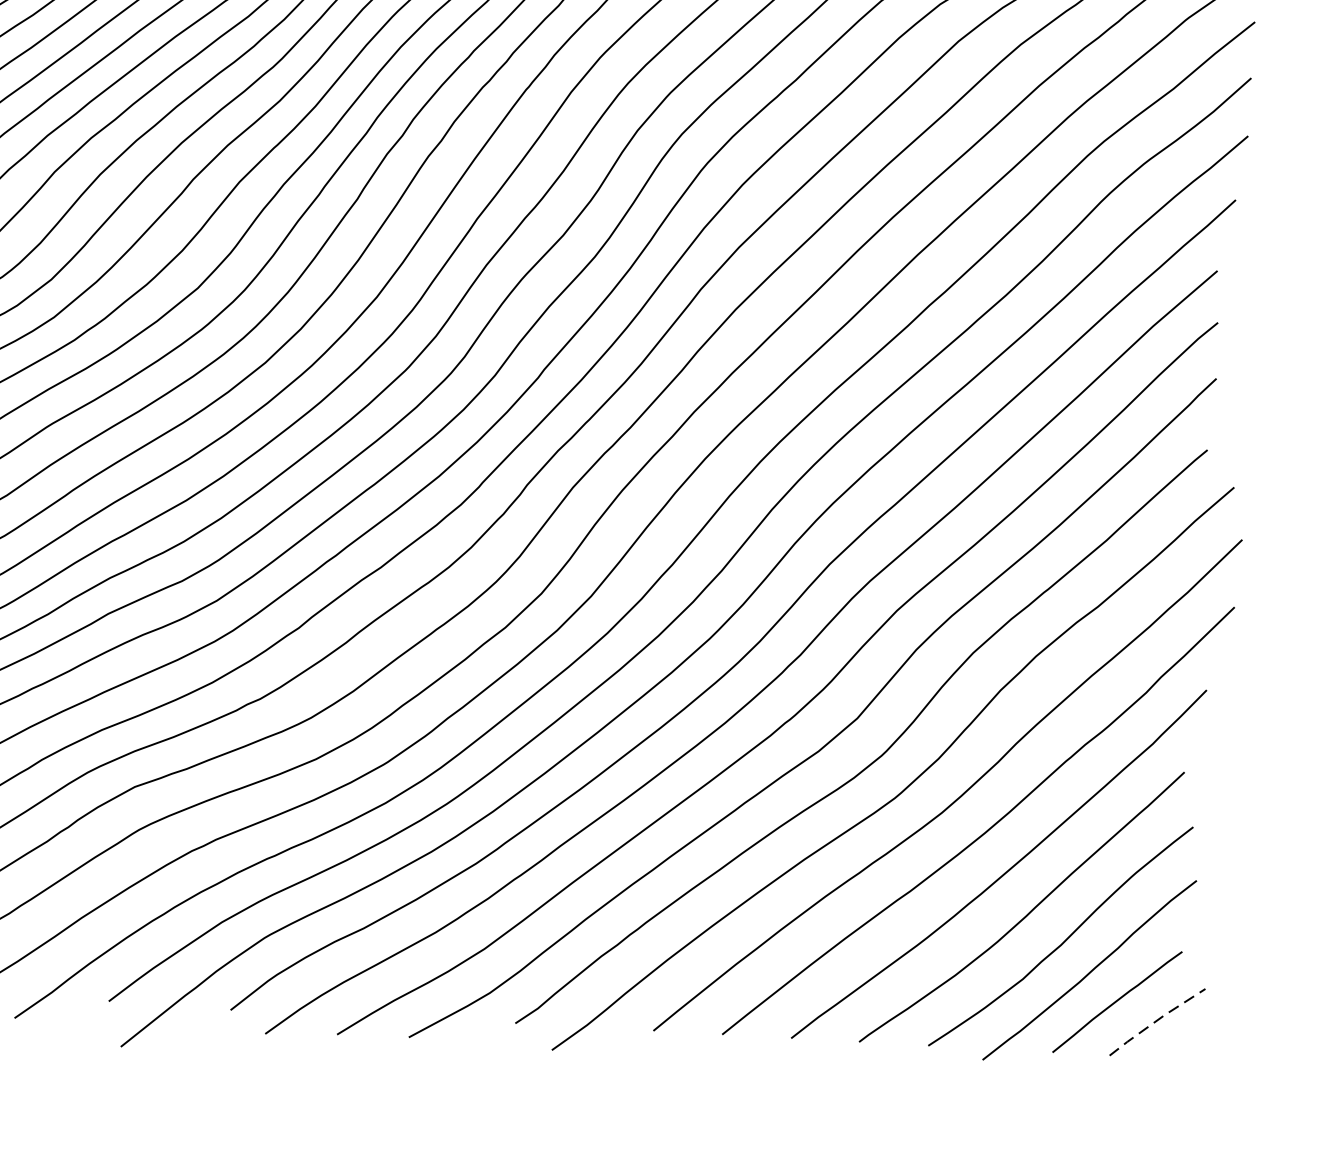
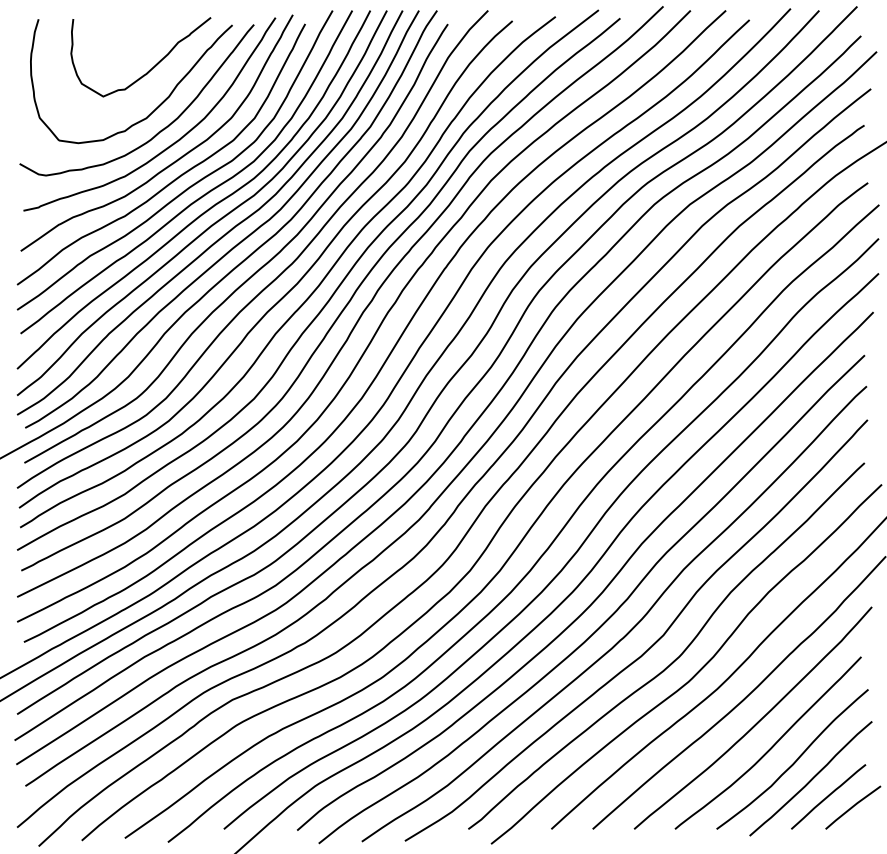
line: (1156, 1020) -> (852, 806), dashed -> solid

